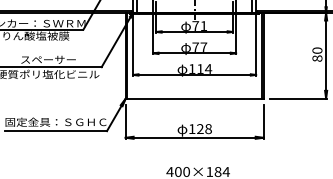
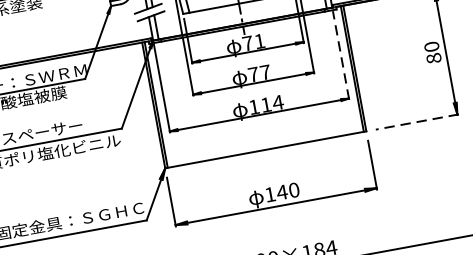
line: (256, 44) -> (341, 54), solid -> dashed
line: (298, 98) -> (417, 121), solid -> dashed
text: (203, 128) -> (286, 190), 128 -> 140

